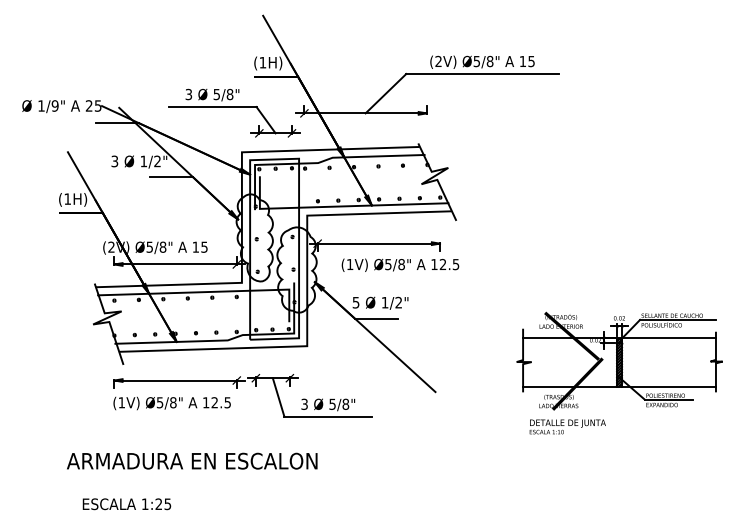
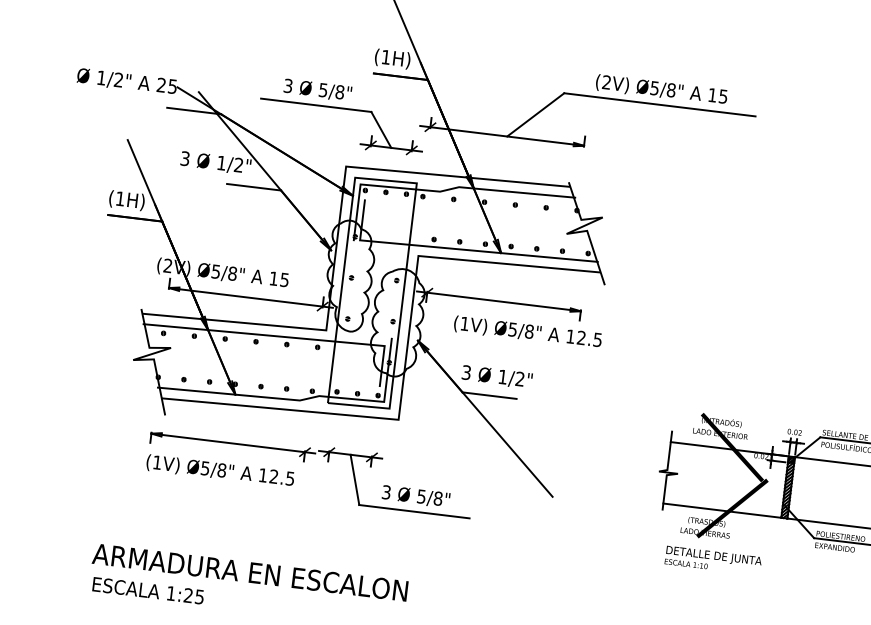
text: (54, 105) -> (117, 79), 1/9" -> 1/2"
text: (356, 301) -> (467, 371), 5 -> 3
text: (192, 460) -> (250, 571), moved

